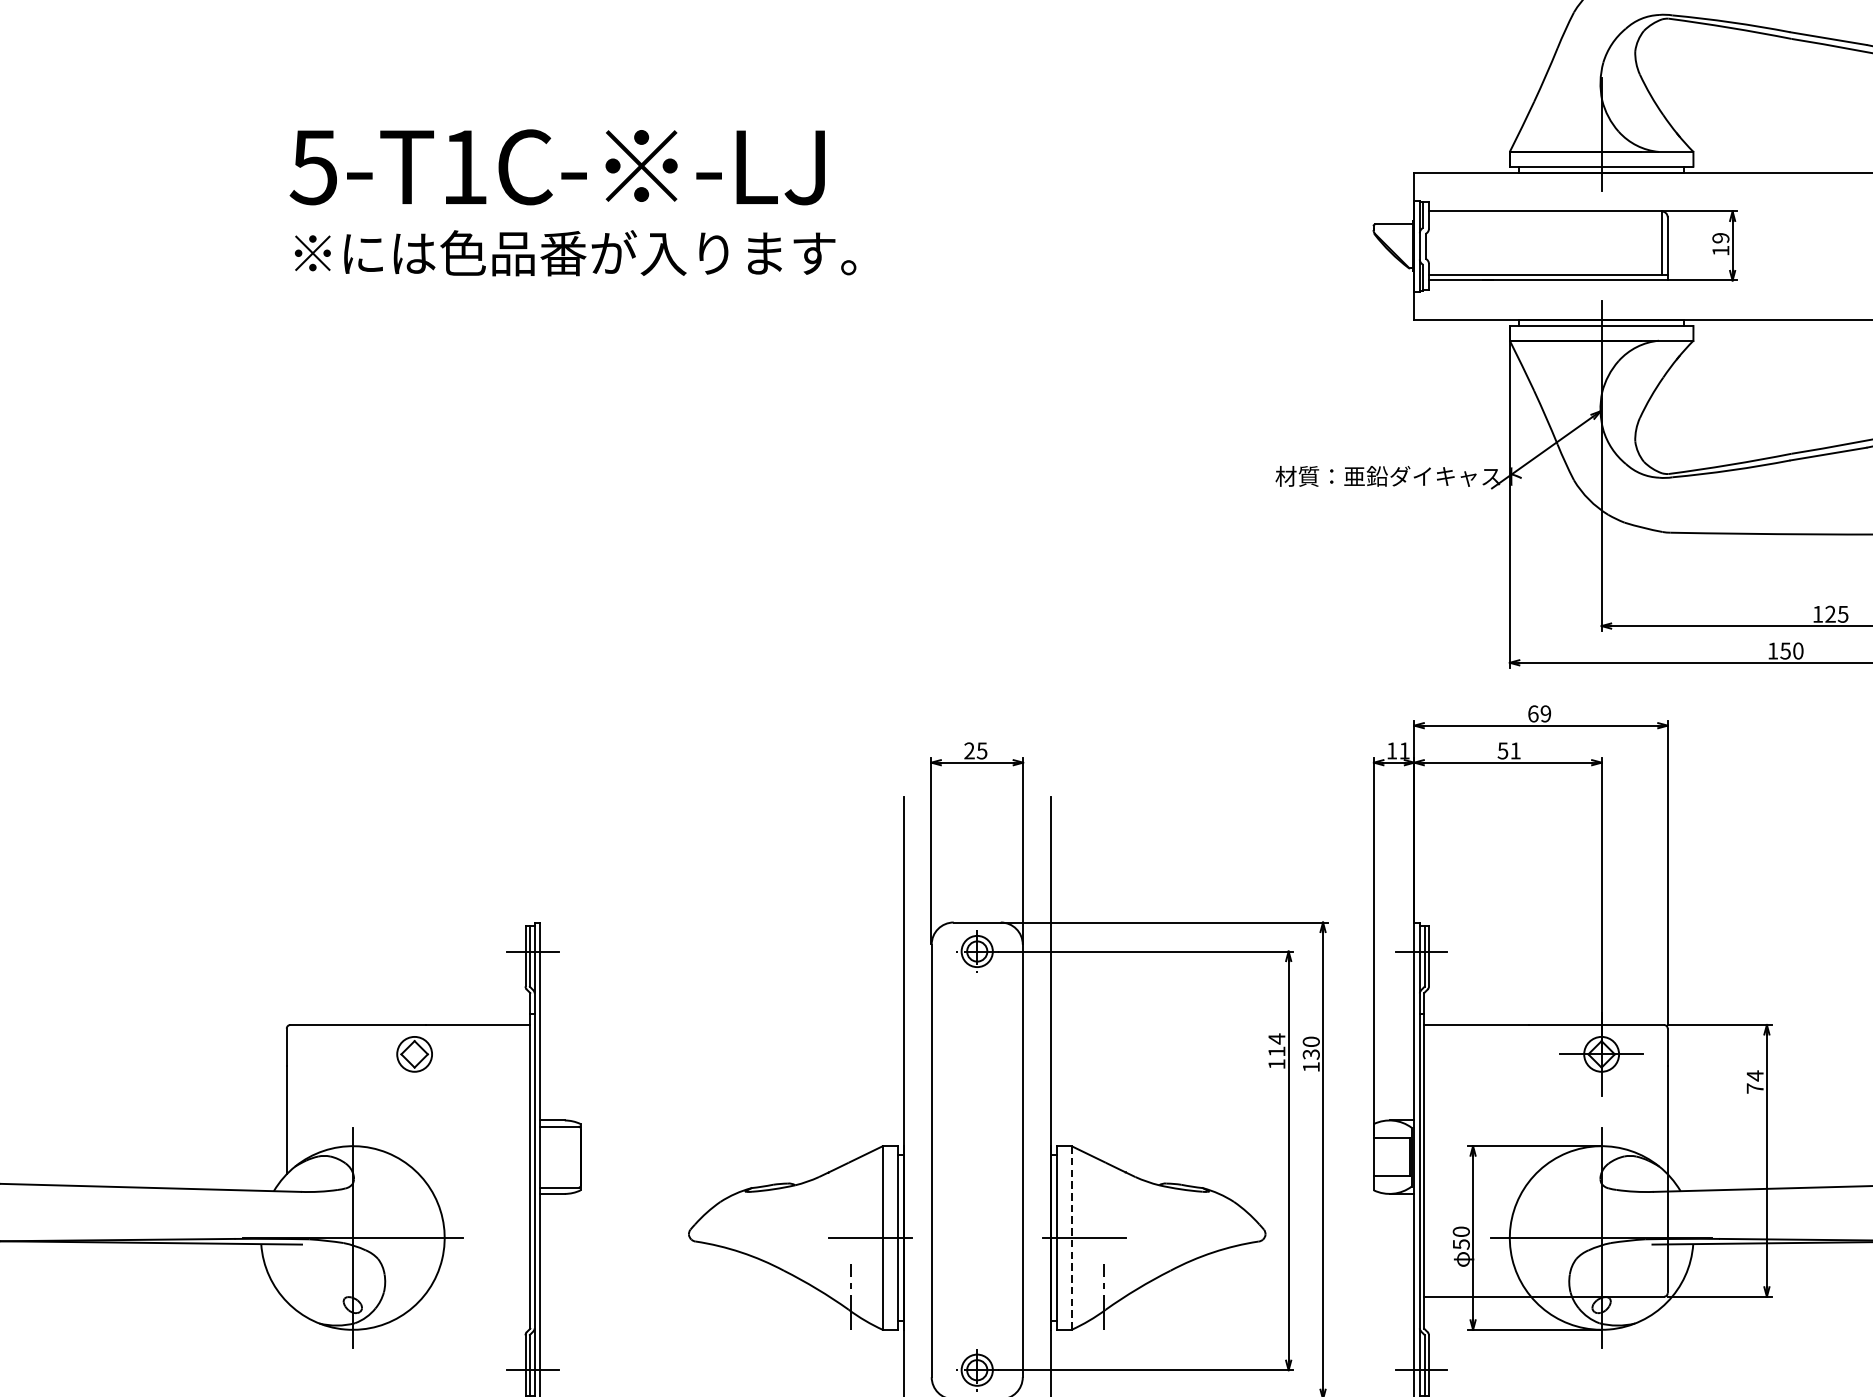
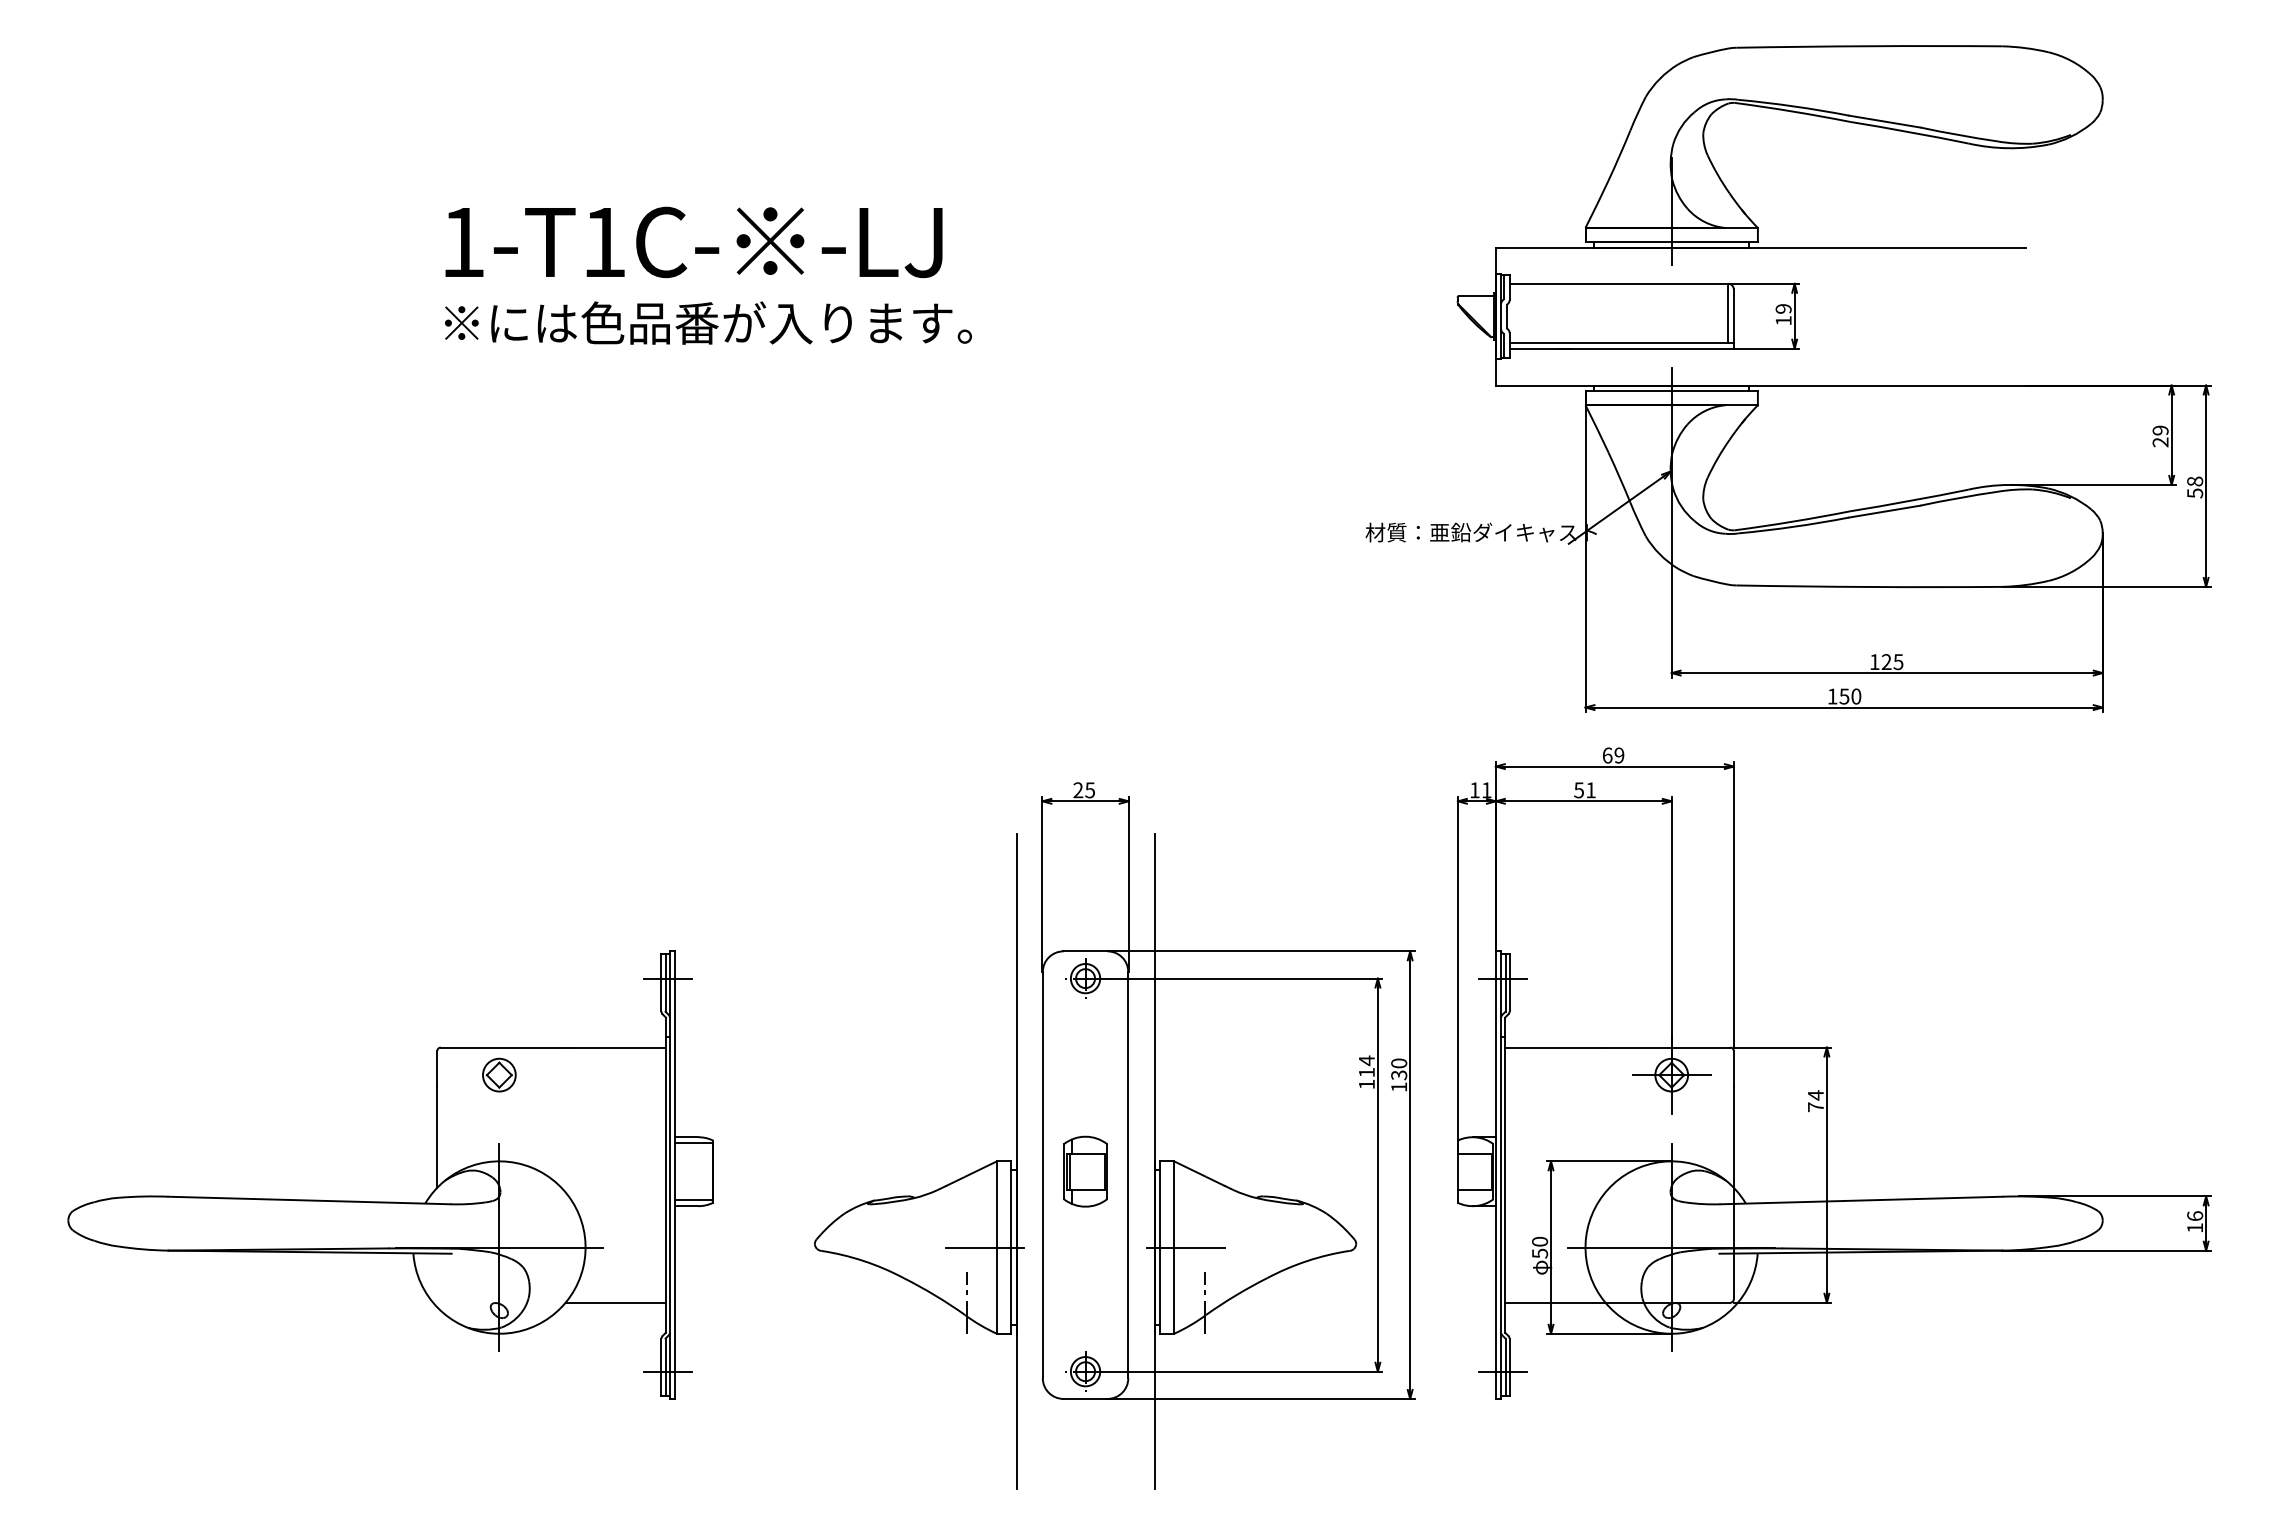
text: (313, 168) -> (462, 243), 5-T1C- -> 1-T1C-
part: (414, 1053) -> (499, 1074), moved
part: (977, 1156) -> (1085, 1171), added
line: (1072, 1239) -> (1174, 1248), dashed -> solid
line: (476, 1296) -> (615, 1302), added

